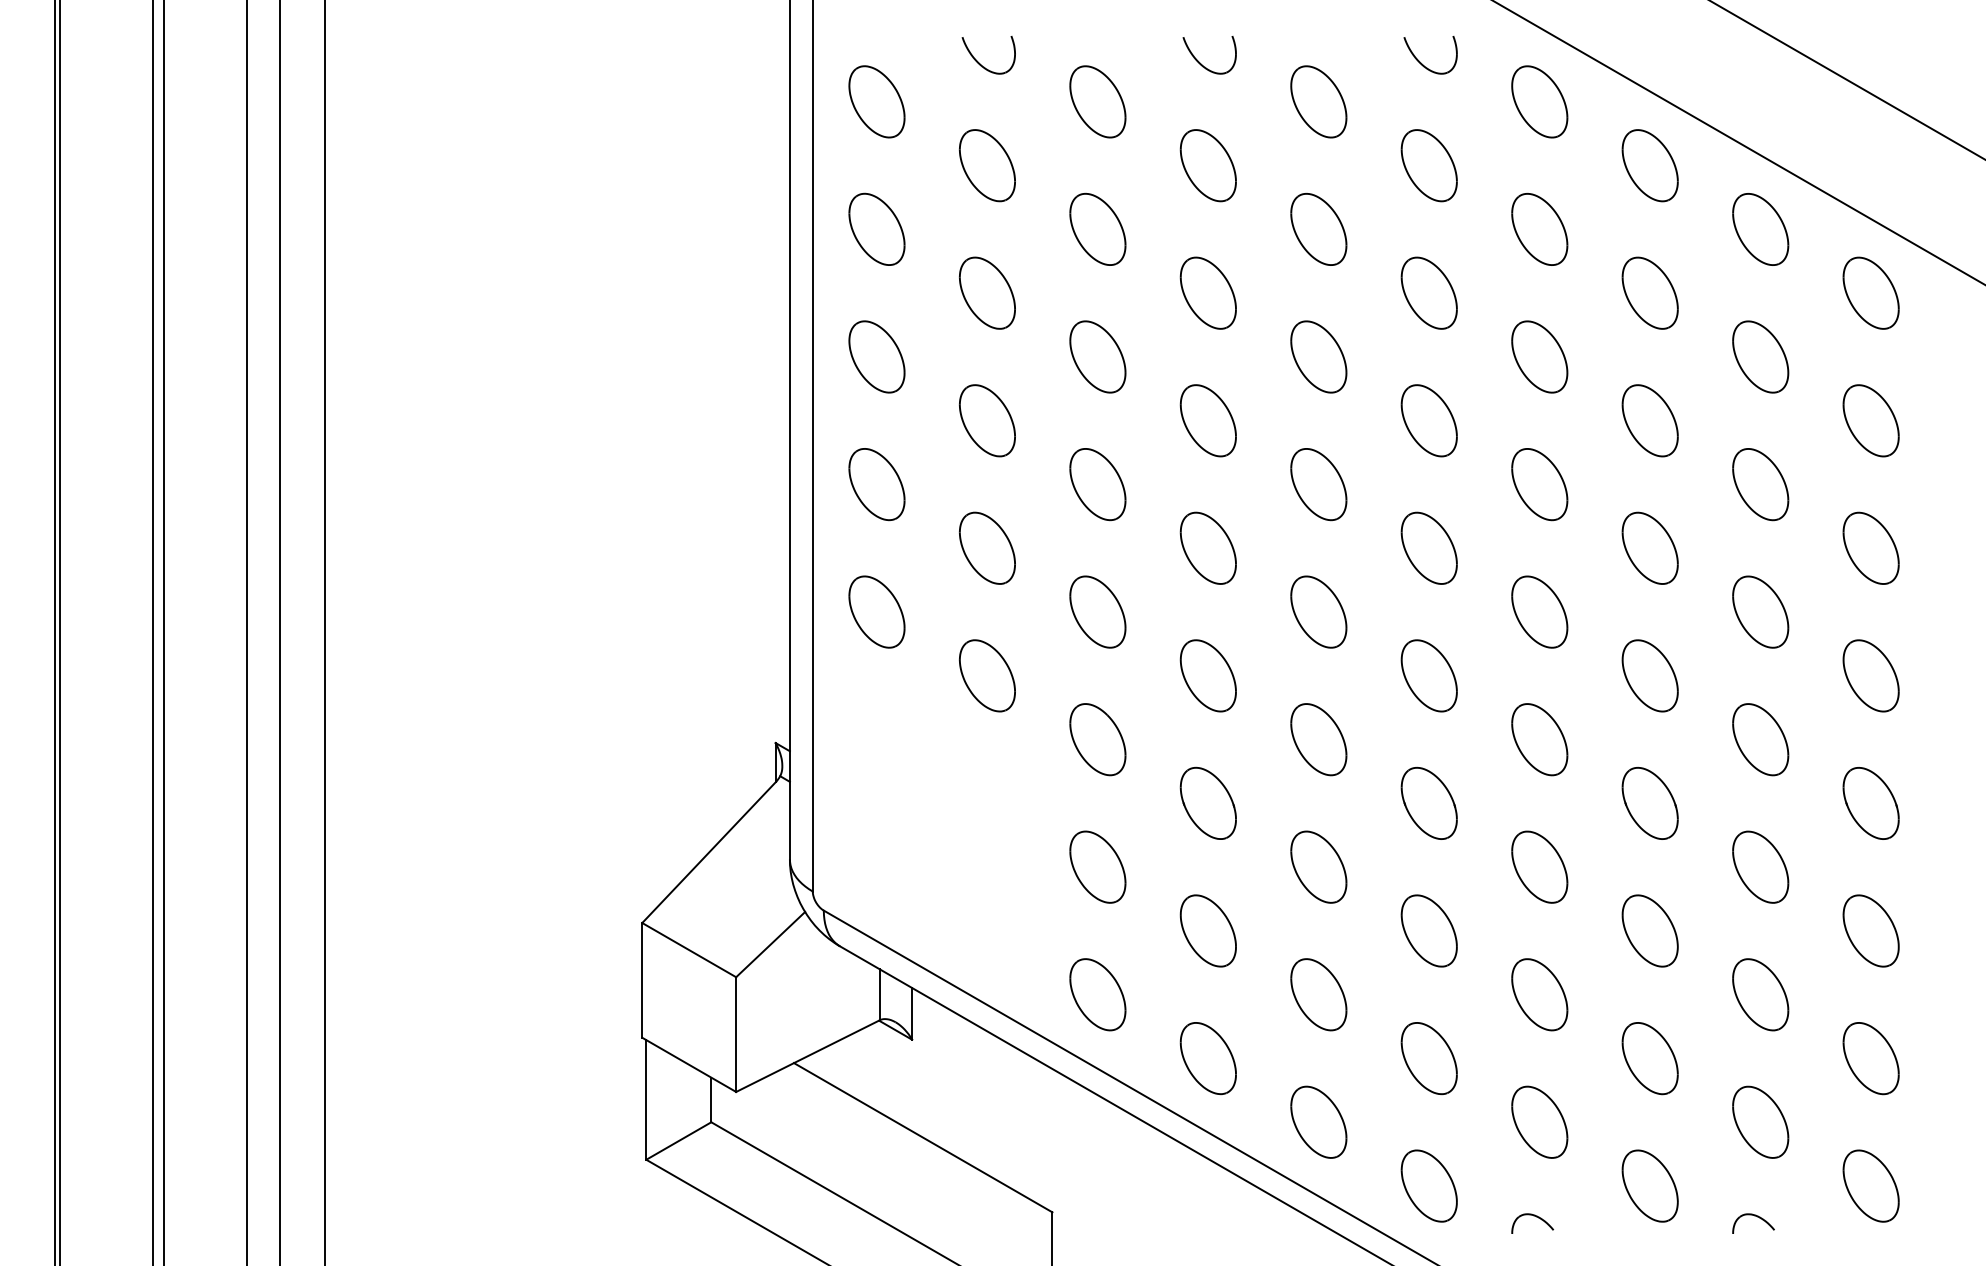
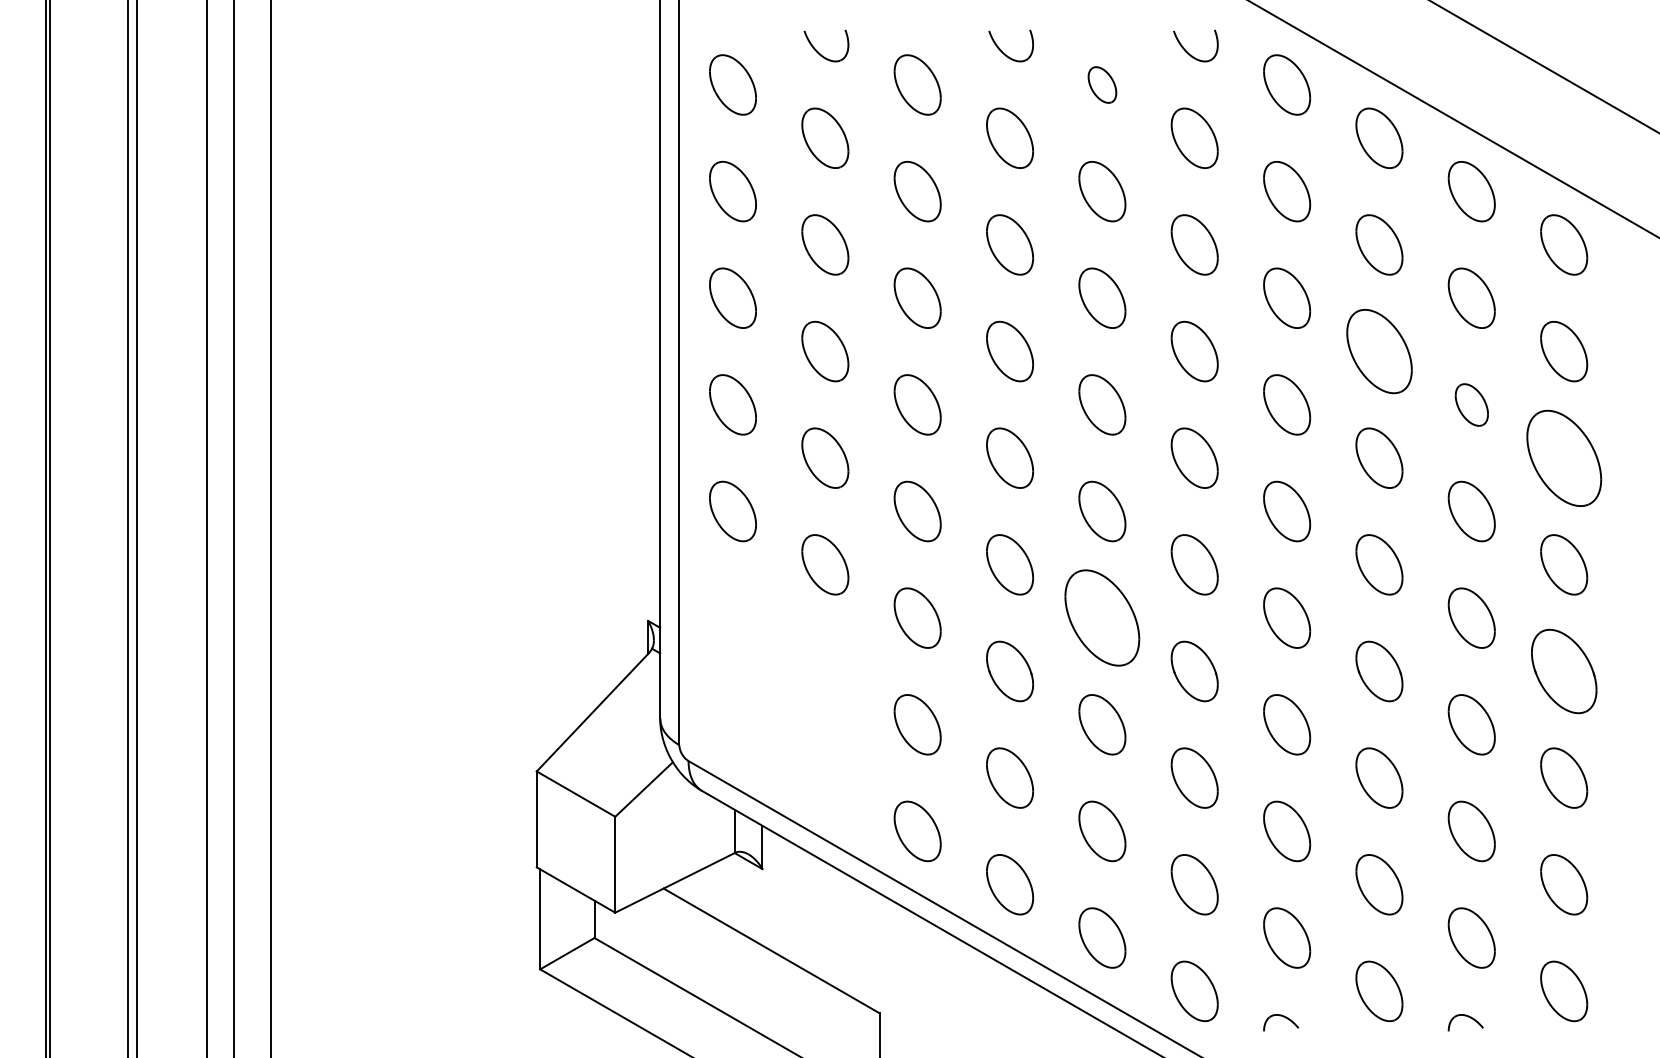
part: (1318, 101) -> (1102, 84), size x0.6
part: (1649, 420) -> (1378, 351), size x1.4
part: (1760, 484) -> (1471, 404), size x0.7
part: (1870, 547) -> (1563, 457), size x1.6
part: (1318, 739) -> (1102, 618), size x1.6
part: (1870, 803) -> (1563, 671), size x1.4

